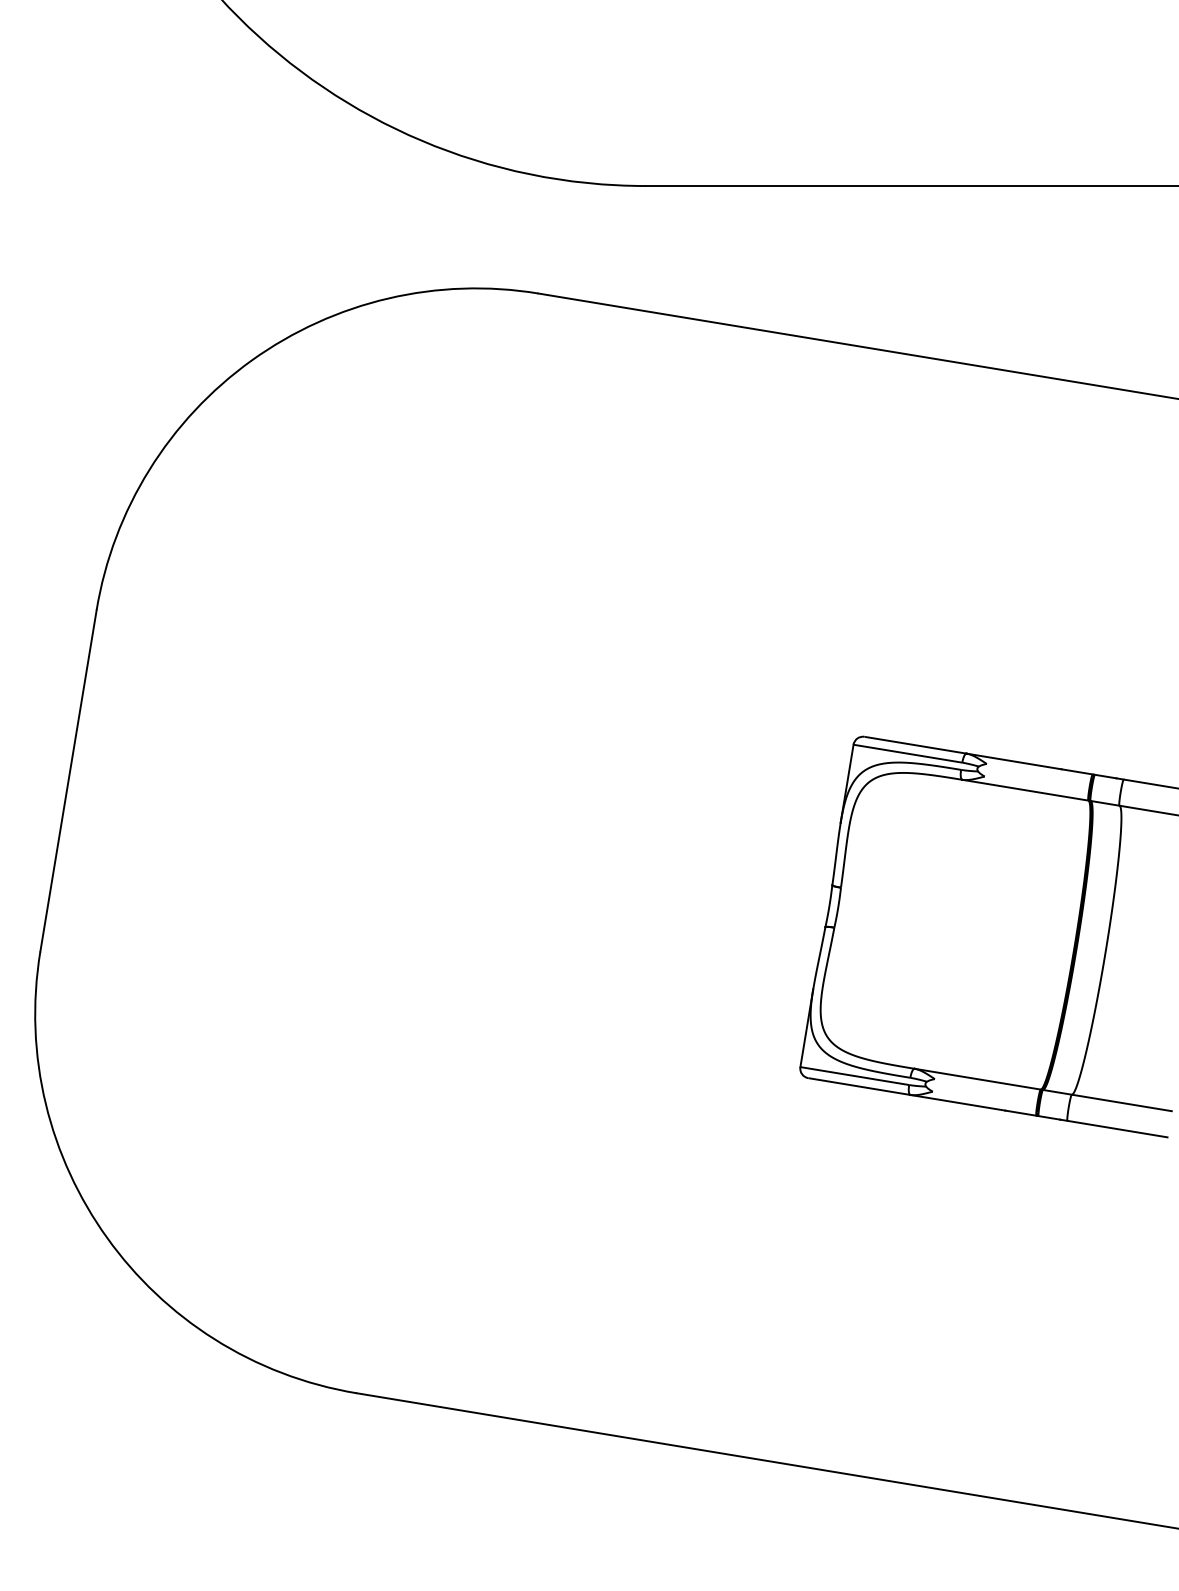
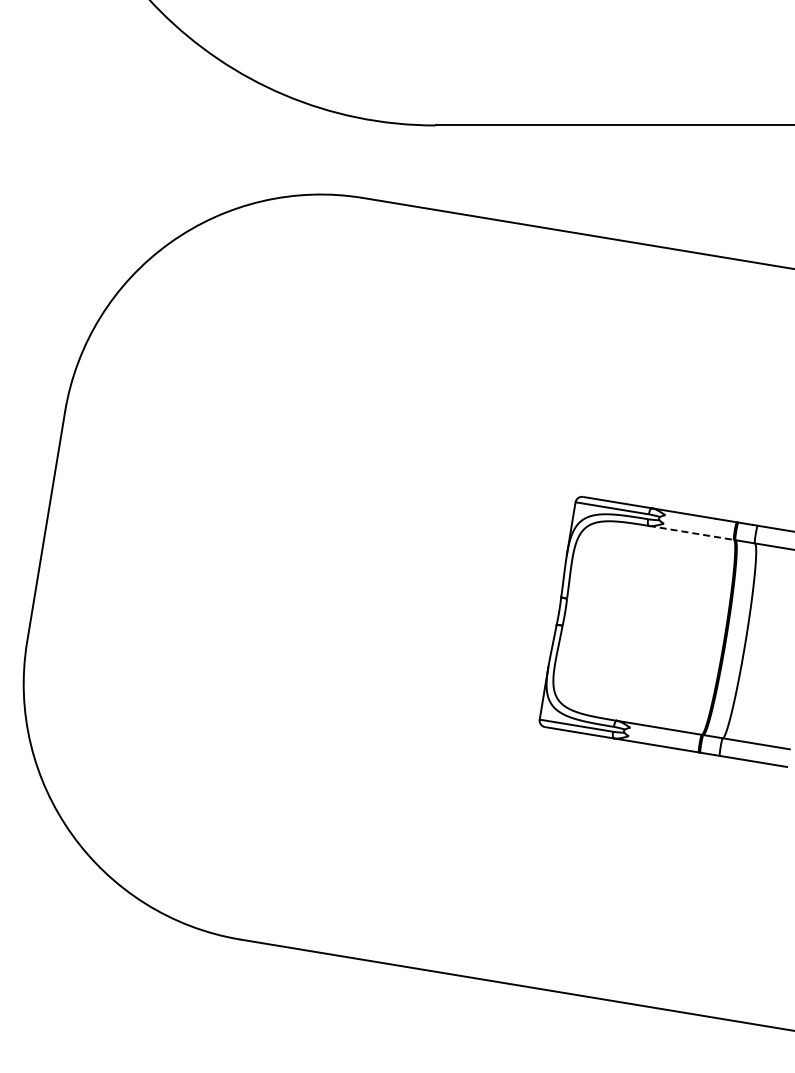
line: (1025, 791) -> (691, 533), solid -> dashed

